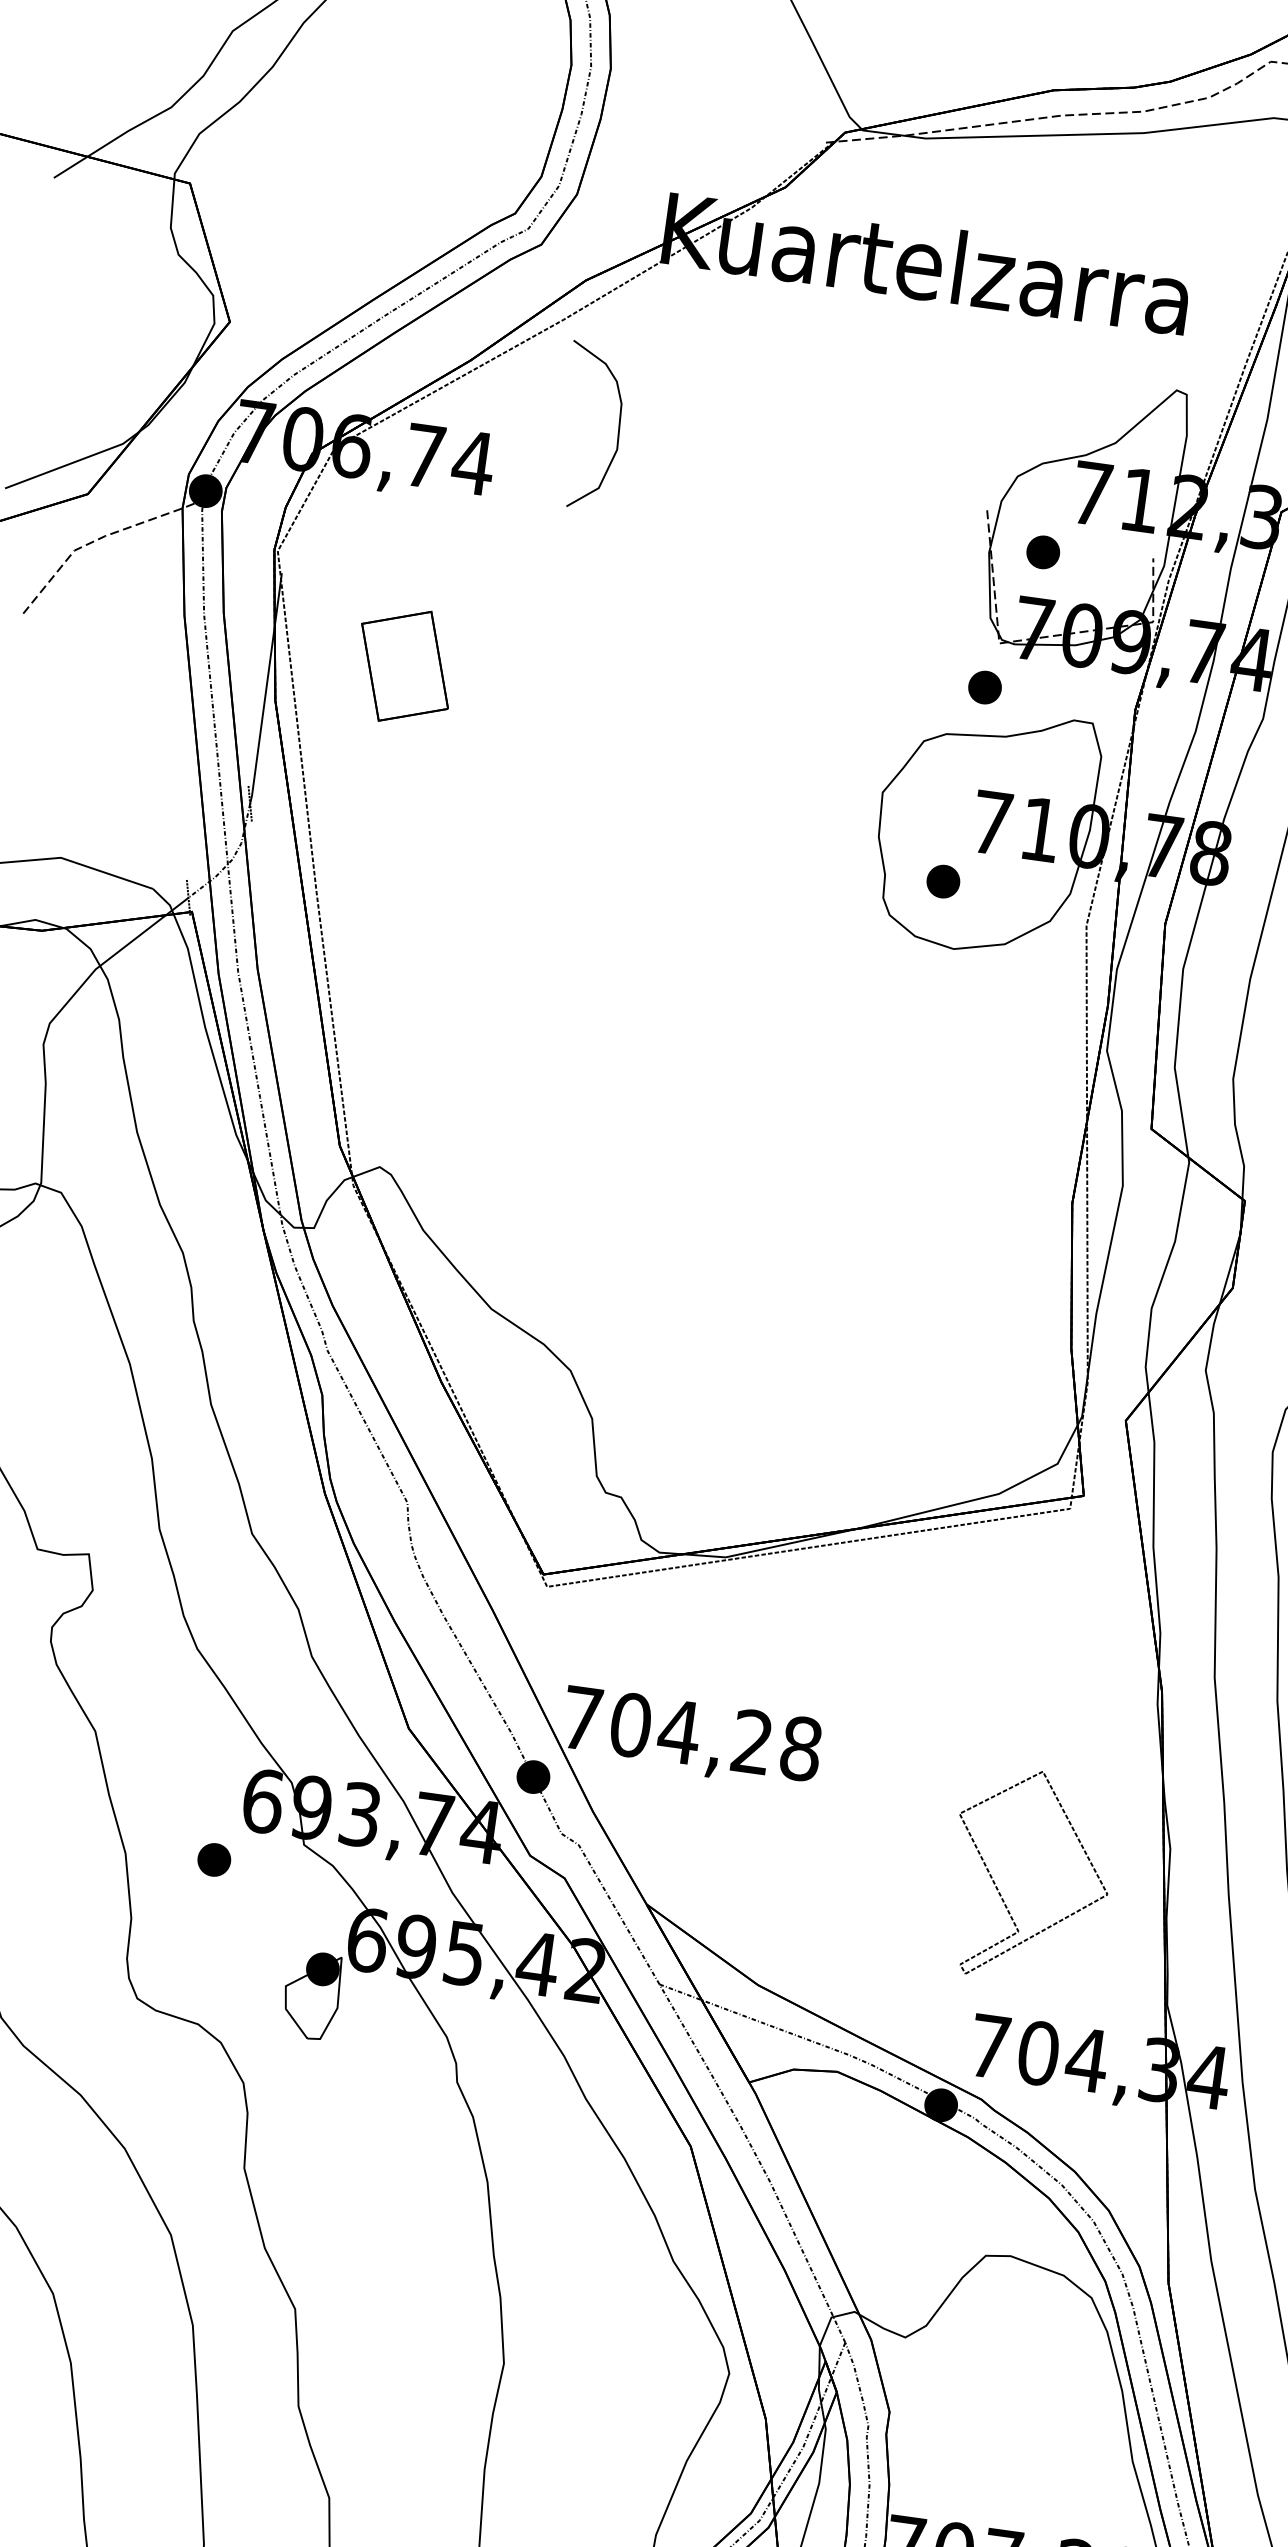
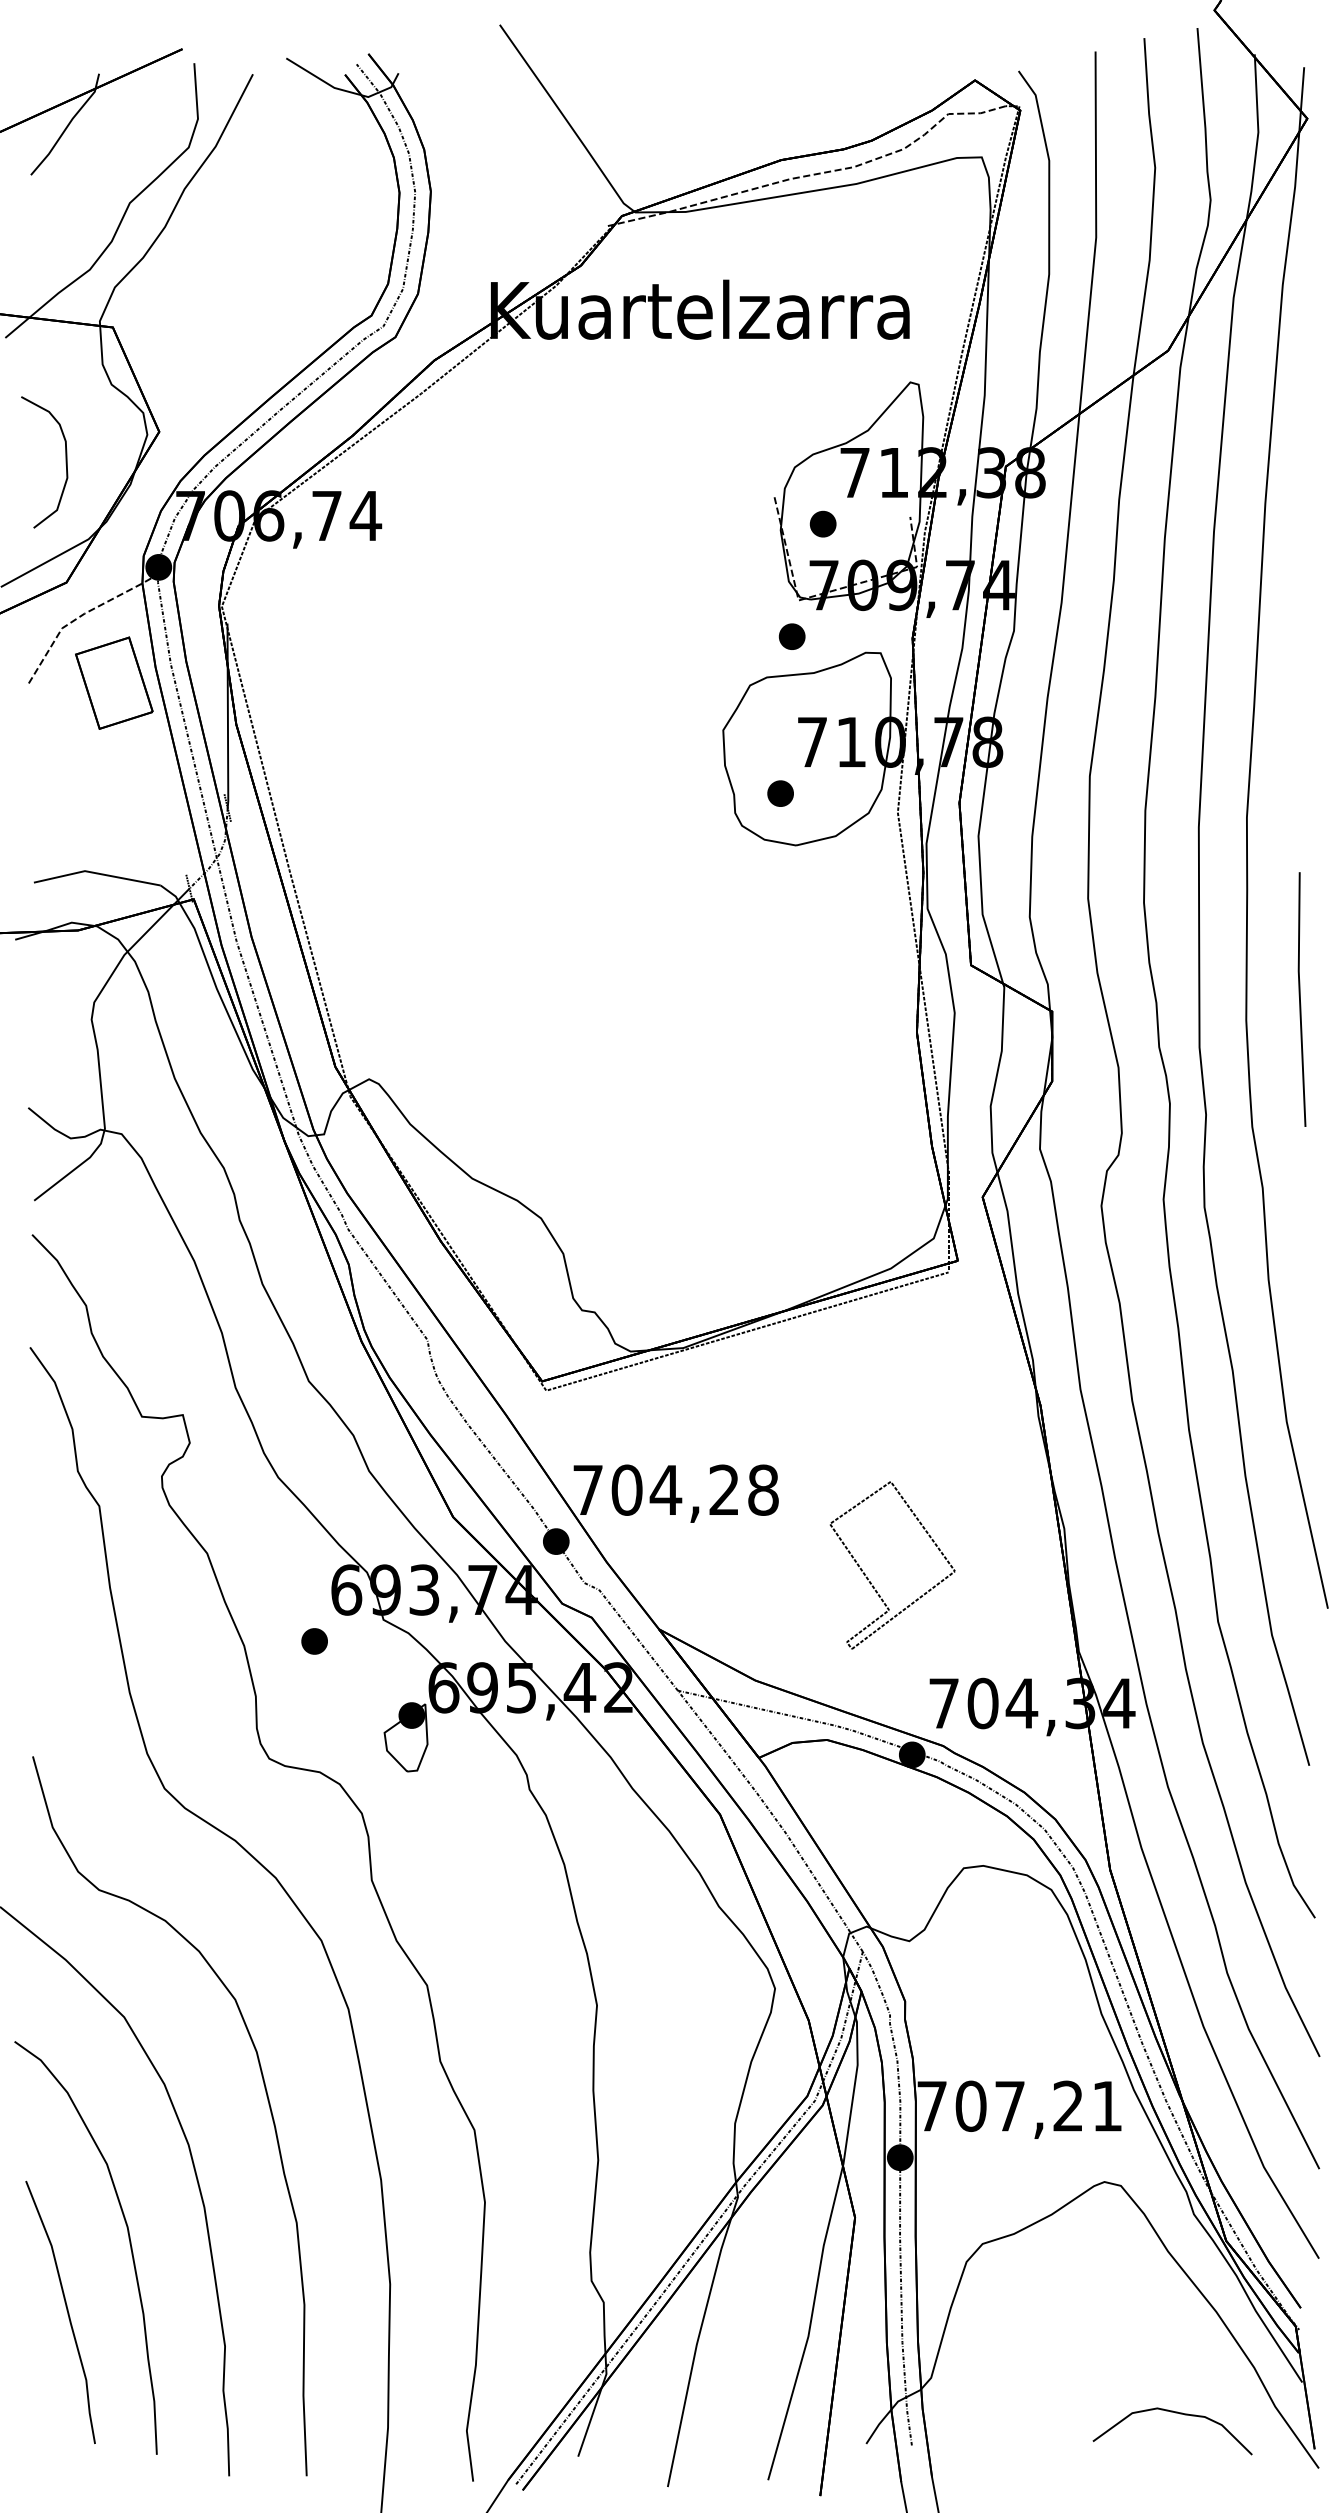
curve: (617, 430) -> (65, 462), moved
part: (405, 665) -> (114, 682), moved
part: (1001, 1894) -> (871, 1582), moved

